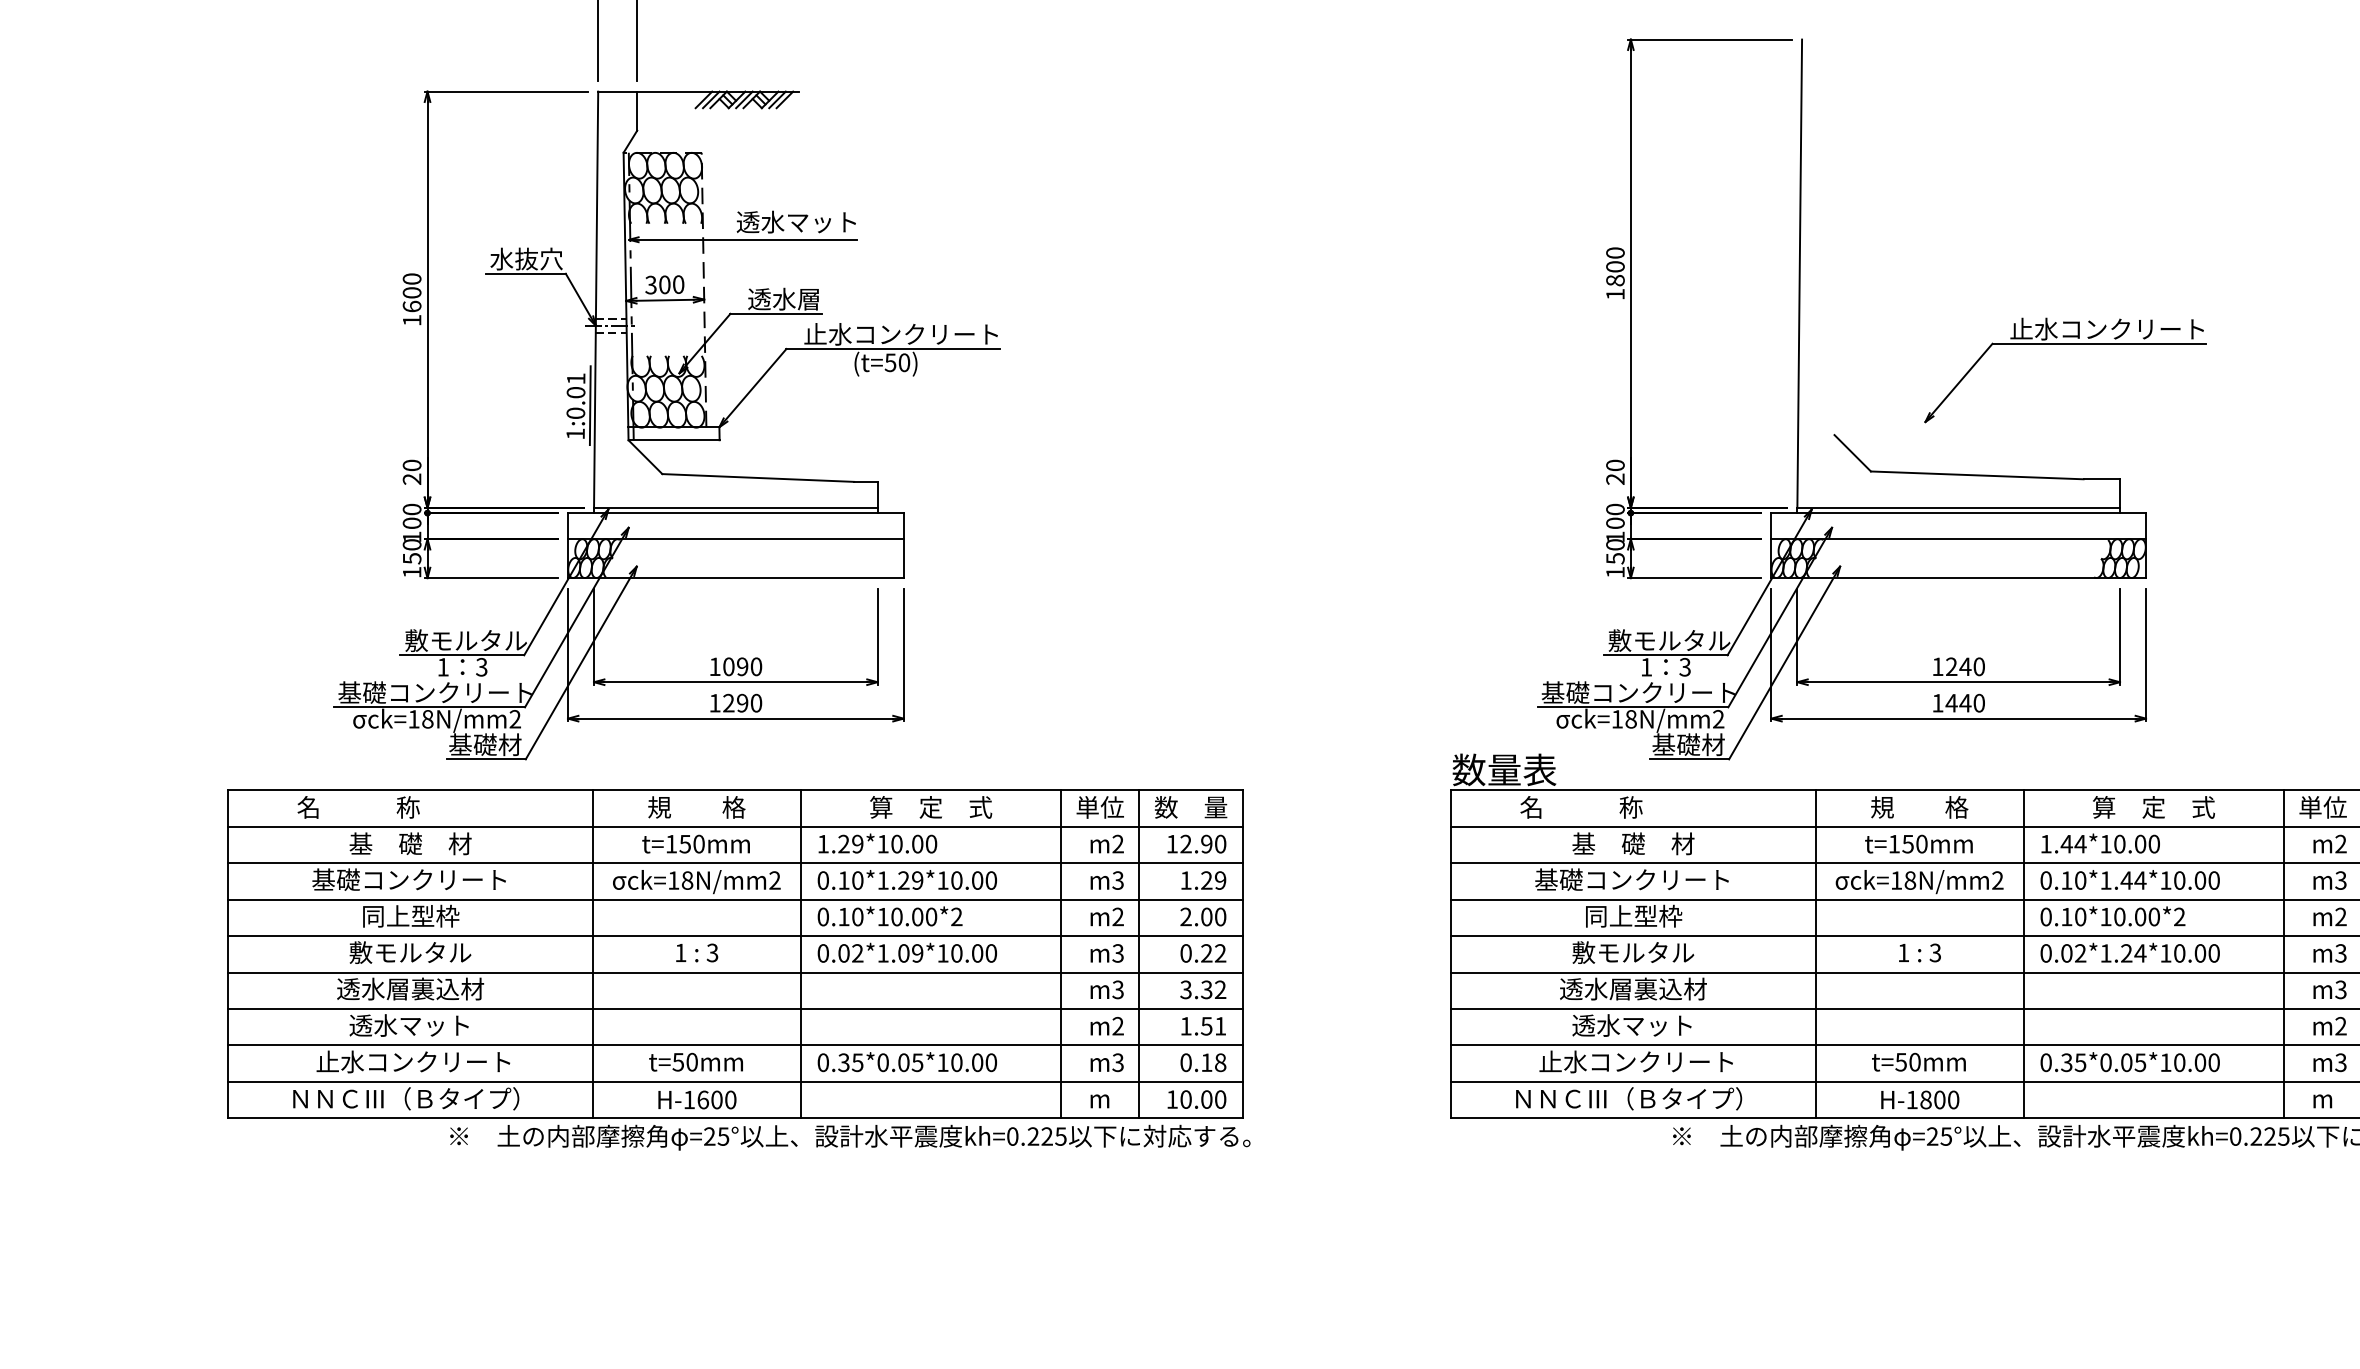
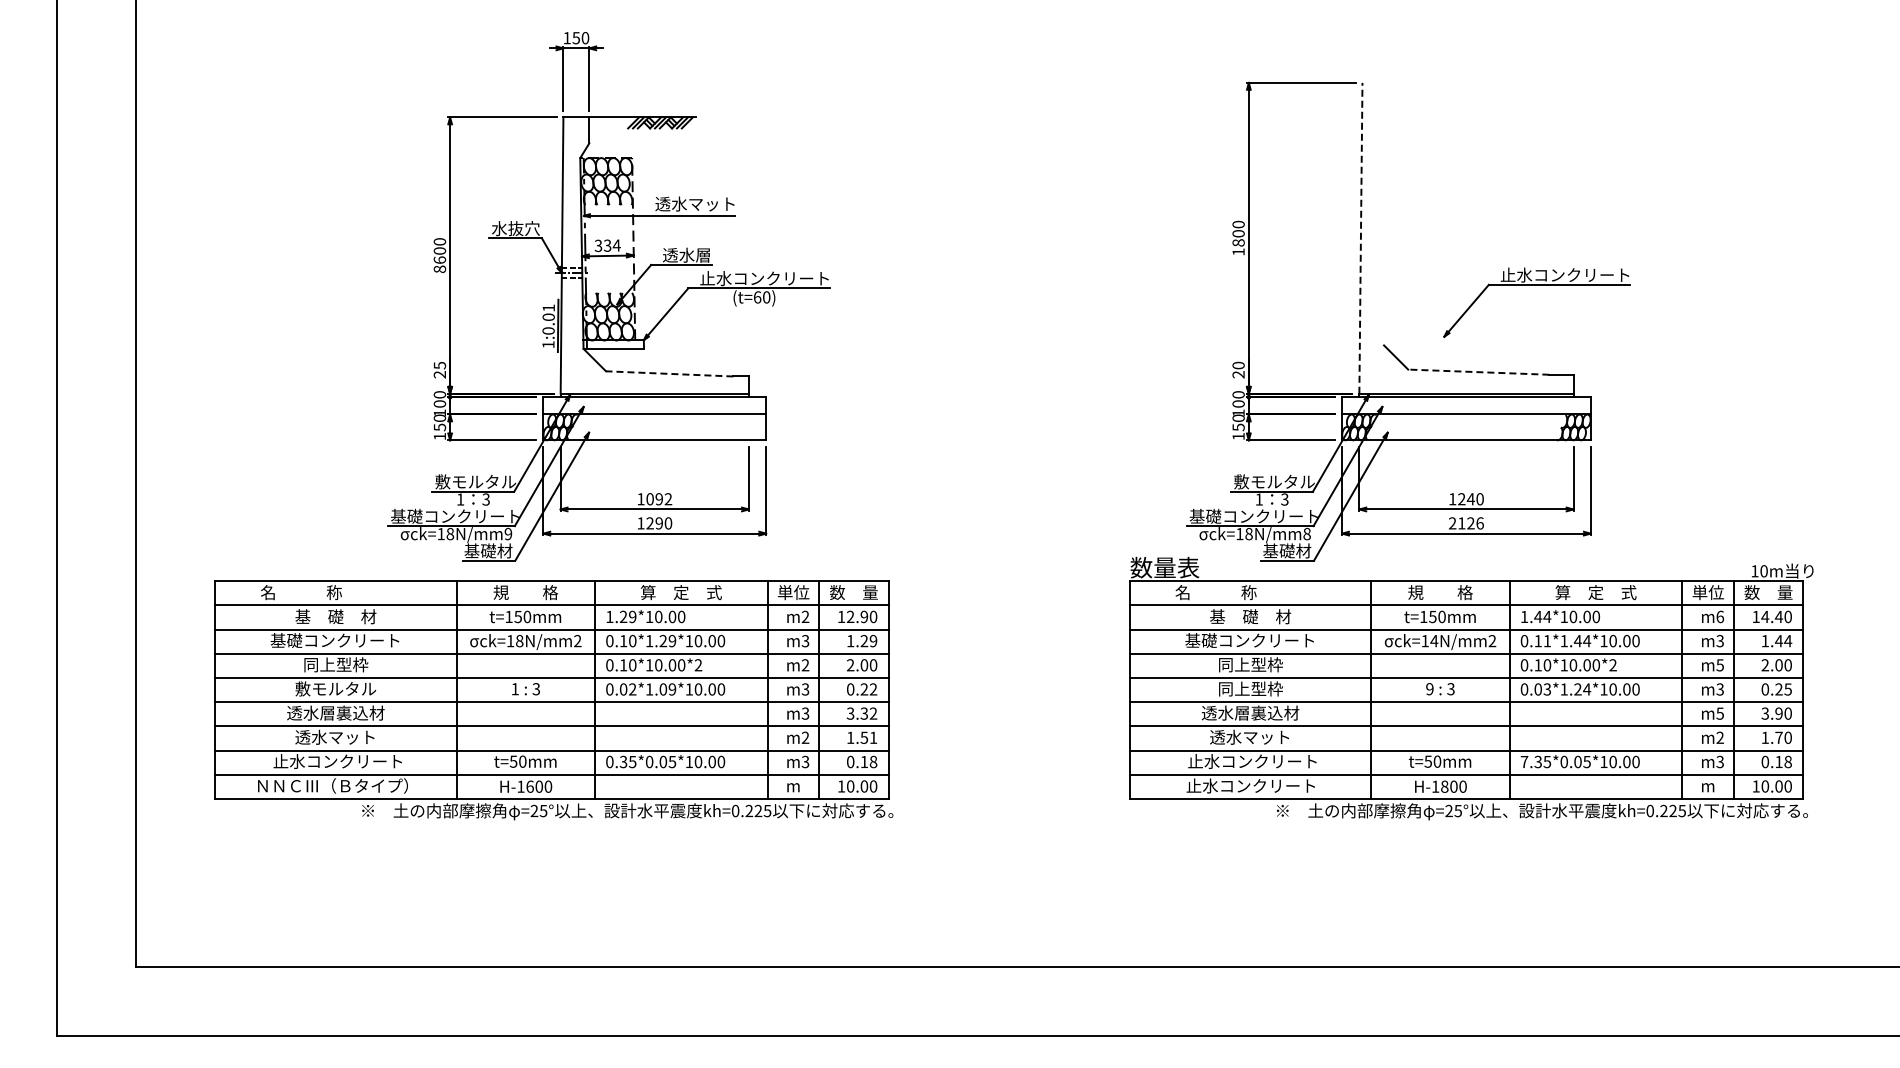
line: (1799, 272) -> (1360, 237), solid -> dashed
text: (670, 284) -> (611, 245), 300 -> 334
text: (411, 319) -> (439, 268), 1600 -> 8600
text: (890, 362) -> (757, 297), (t=50) -> (t=60)
text: (411, 465) -> (439, 365), 20 -> 25
line: (1976, 475) -> (1478, 372), solid -> dashed
line: (758, 477) -> (669, 373), solid -> dashed
text: (756, 667) -> (668, 499), 1090 -> 1092
text: (1958, 703) -> (1466, 523), 1440 -> 2126
text: (515, 719) -> (508, 534), ck=18N/mm2 -> ck=18N/mm9
text: (1717, 719) -> (1306, 534), ck=18N/mm2 -> ck=18N/mm8
text: (2341, 843) -> (1720, 616), m2 -> m6
text: (1910, 881) -> (1434, 641), ck=18N/mm2 -> ck=14N/mm2
text: (2080, 881) -> (1547, 641), 0.10*1.44*10.00 -> 0.11*1.44*10.00
text: (2339, 917) -> (1719, 665), m2 -> m5
text: (1633, 951) -> (1250, 688), 敷モルタル -> 同上型枠
text: (1903, 953) -> (1429, 689), 1 -> 9
text: (2080, 953) -> (1547, 689), 0.02*1.24*10.00 -> 0.03*1.24*10.00
part: (738, 970) -> (553, 700), moved
text: (2341, 988) -> (1720, 712), m3 -> m5
text: (2046, 1061) -> (1524, 761), 0.35*0.05*10.00 -> 7.35*0.05*10.00
text: (1628, 1098) -> (1247, 785), ＮＮＣⅢ（Ｂタイプ） -> 止水コンクリート

